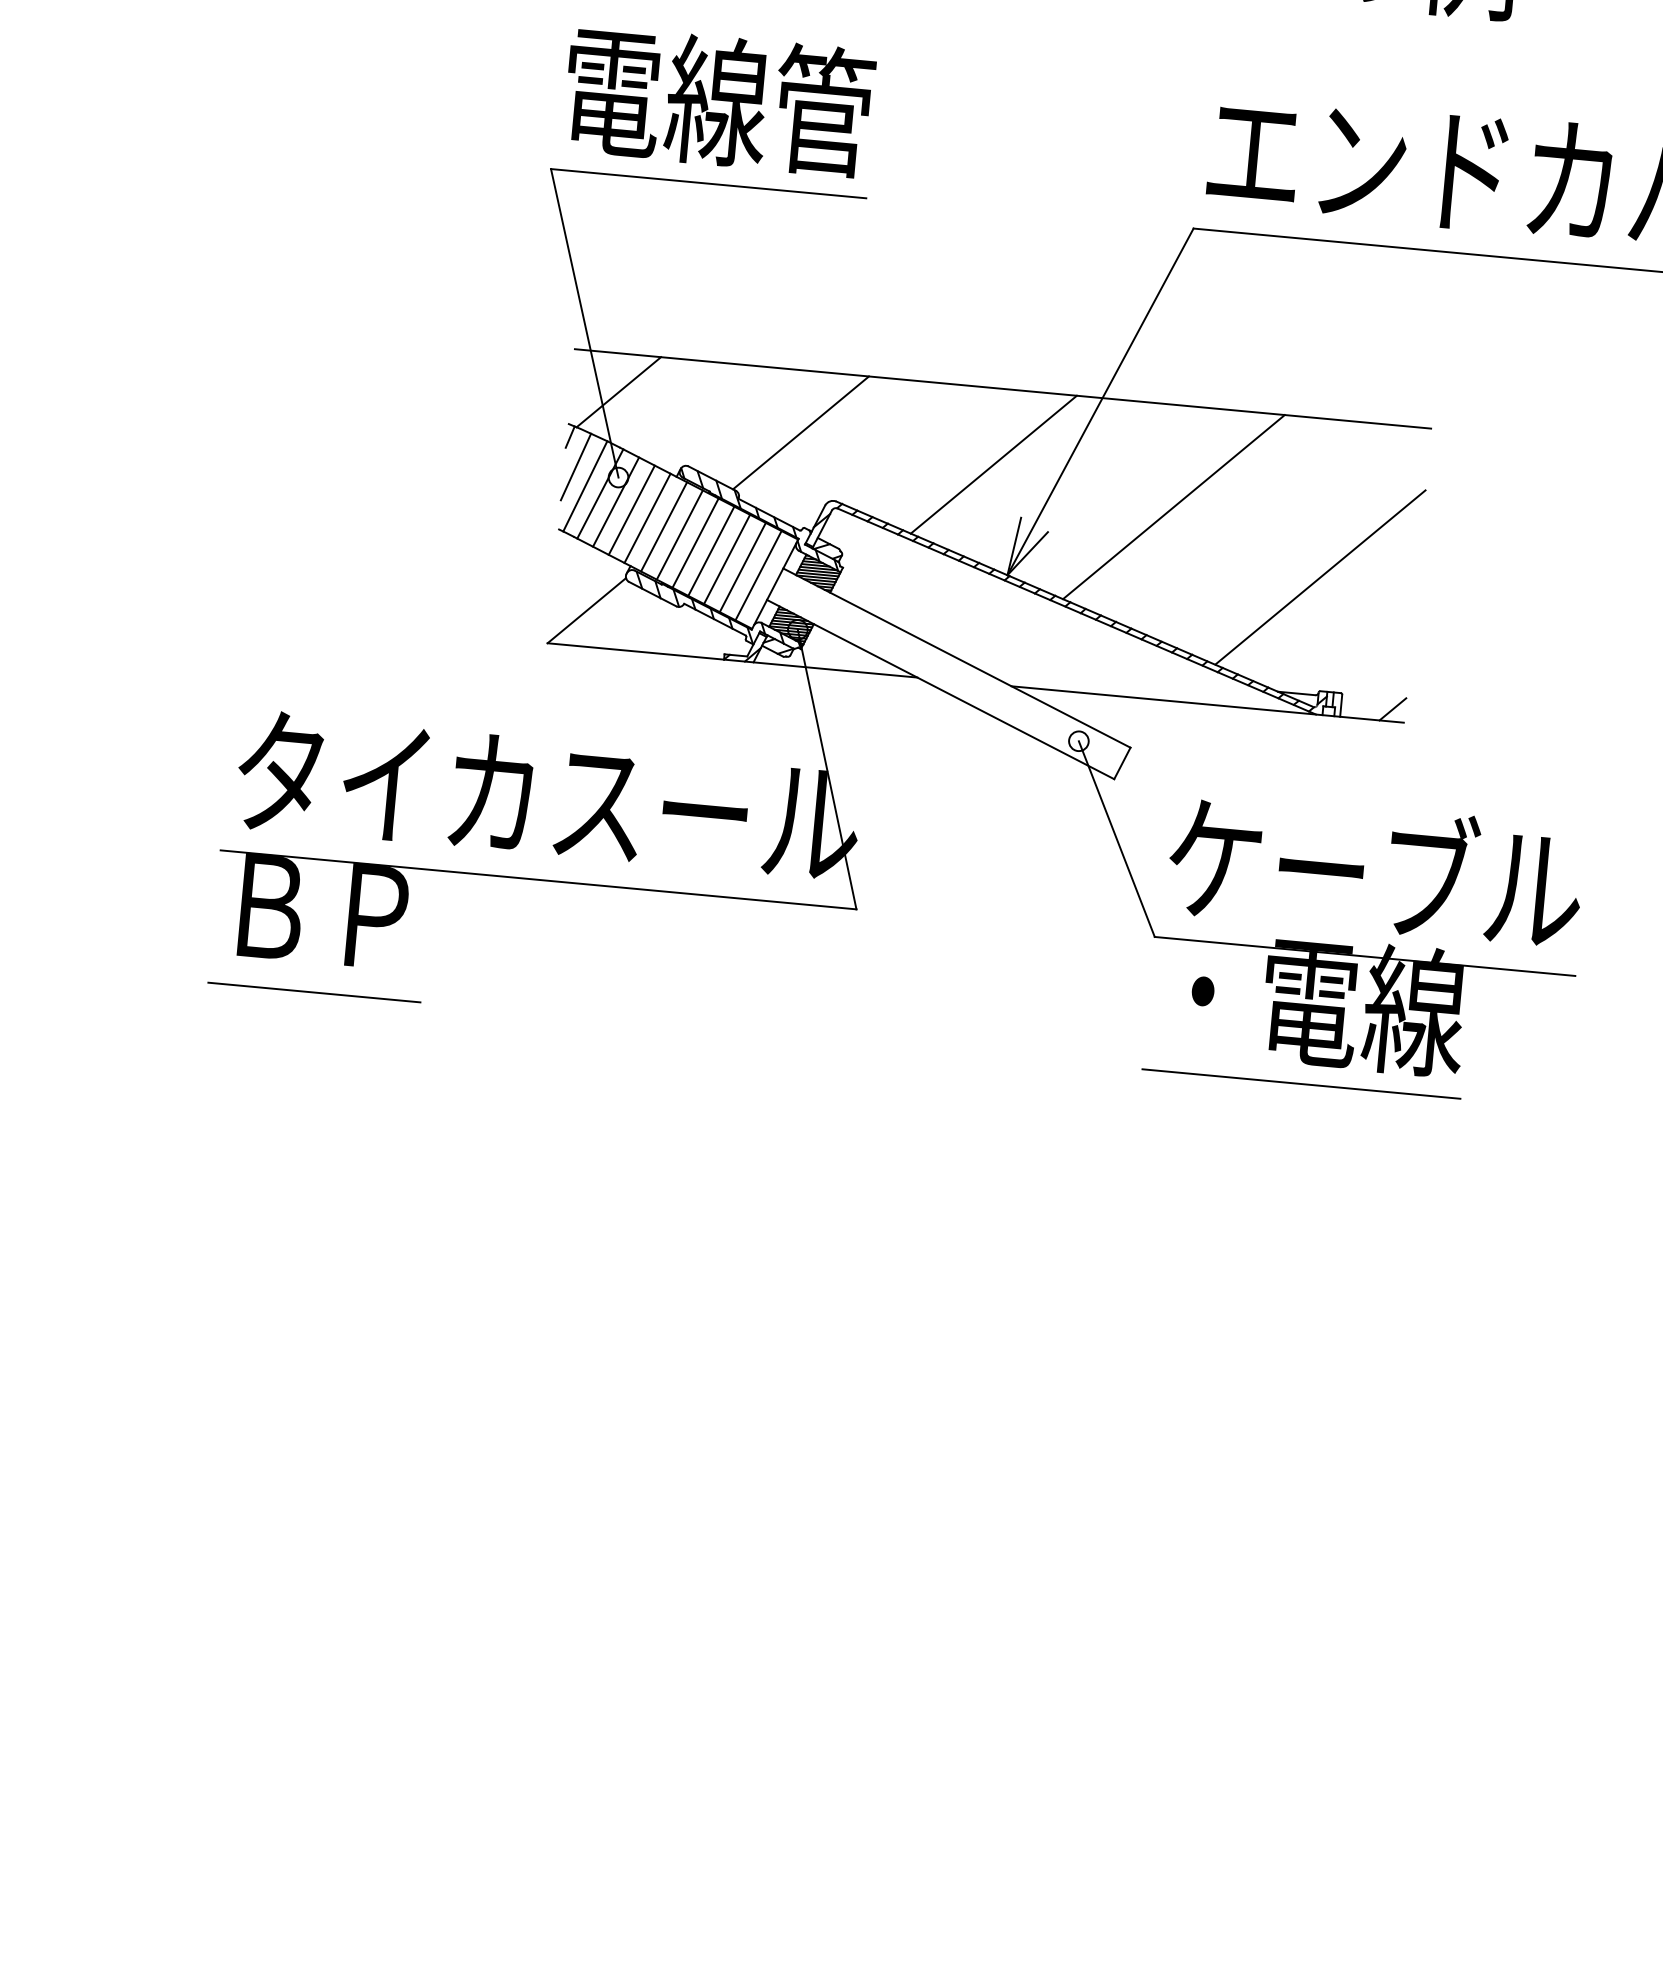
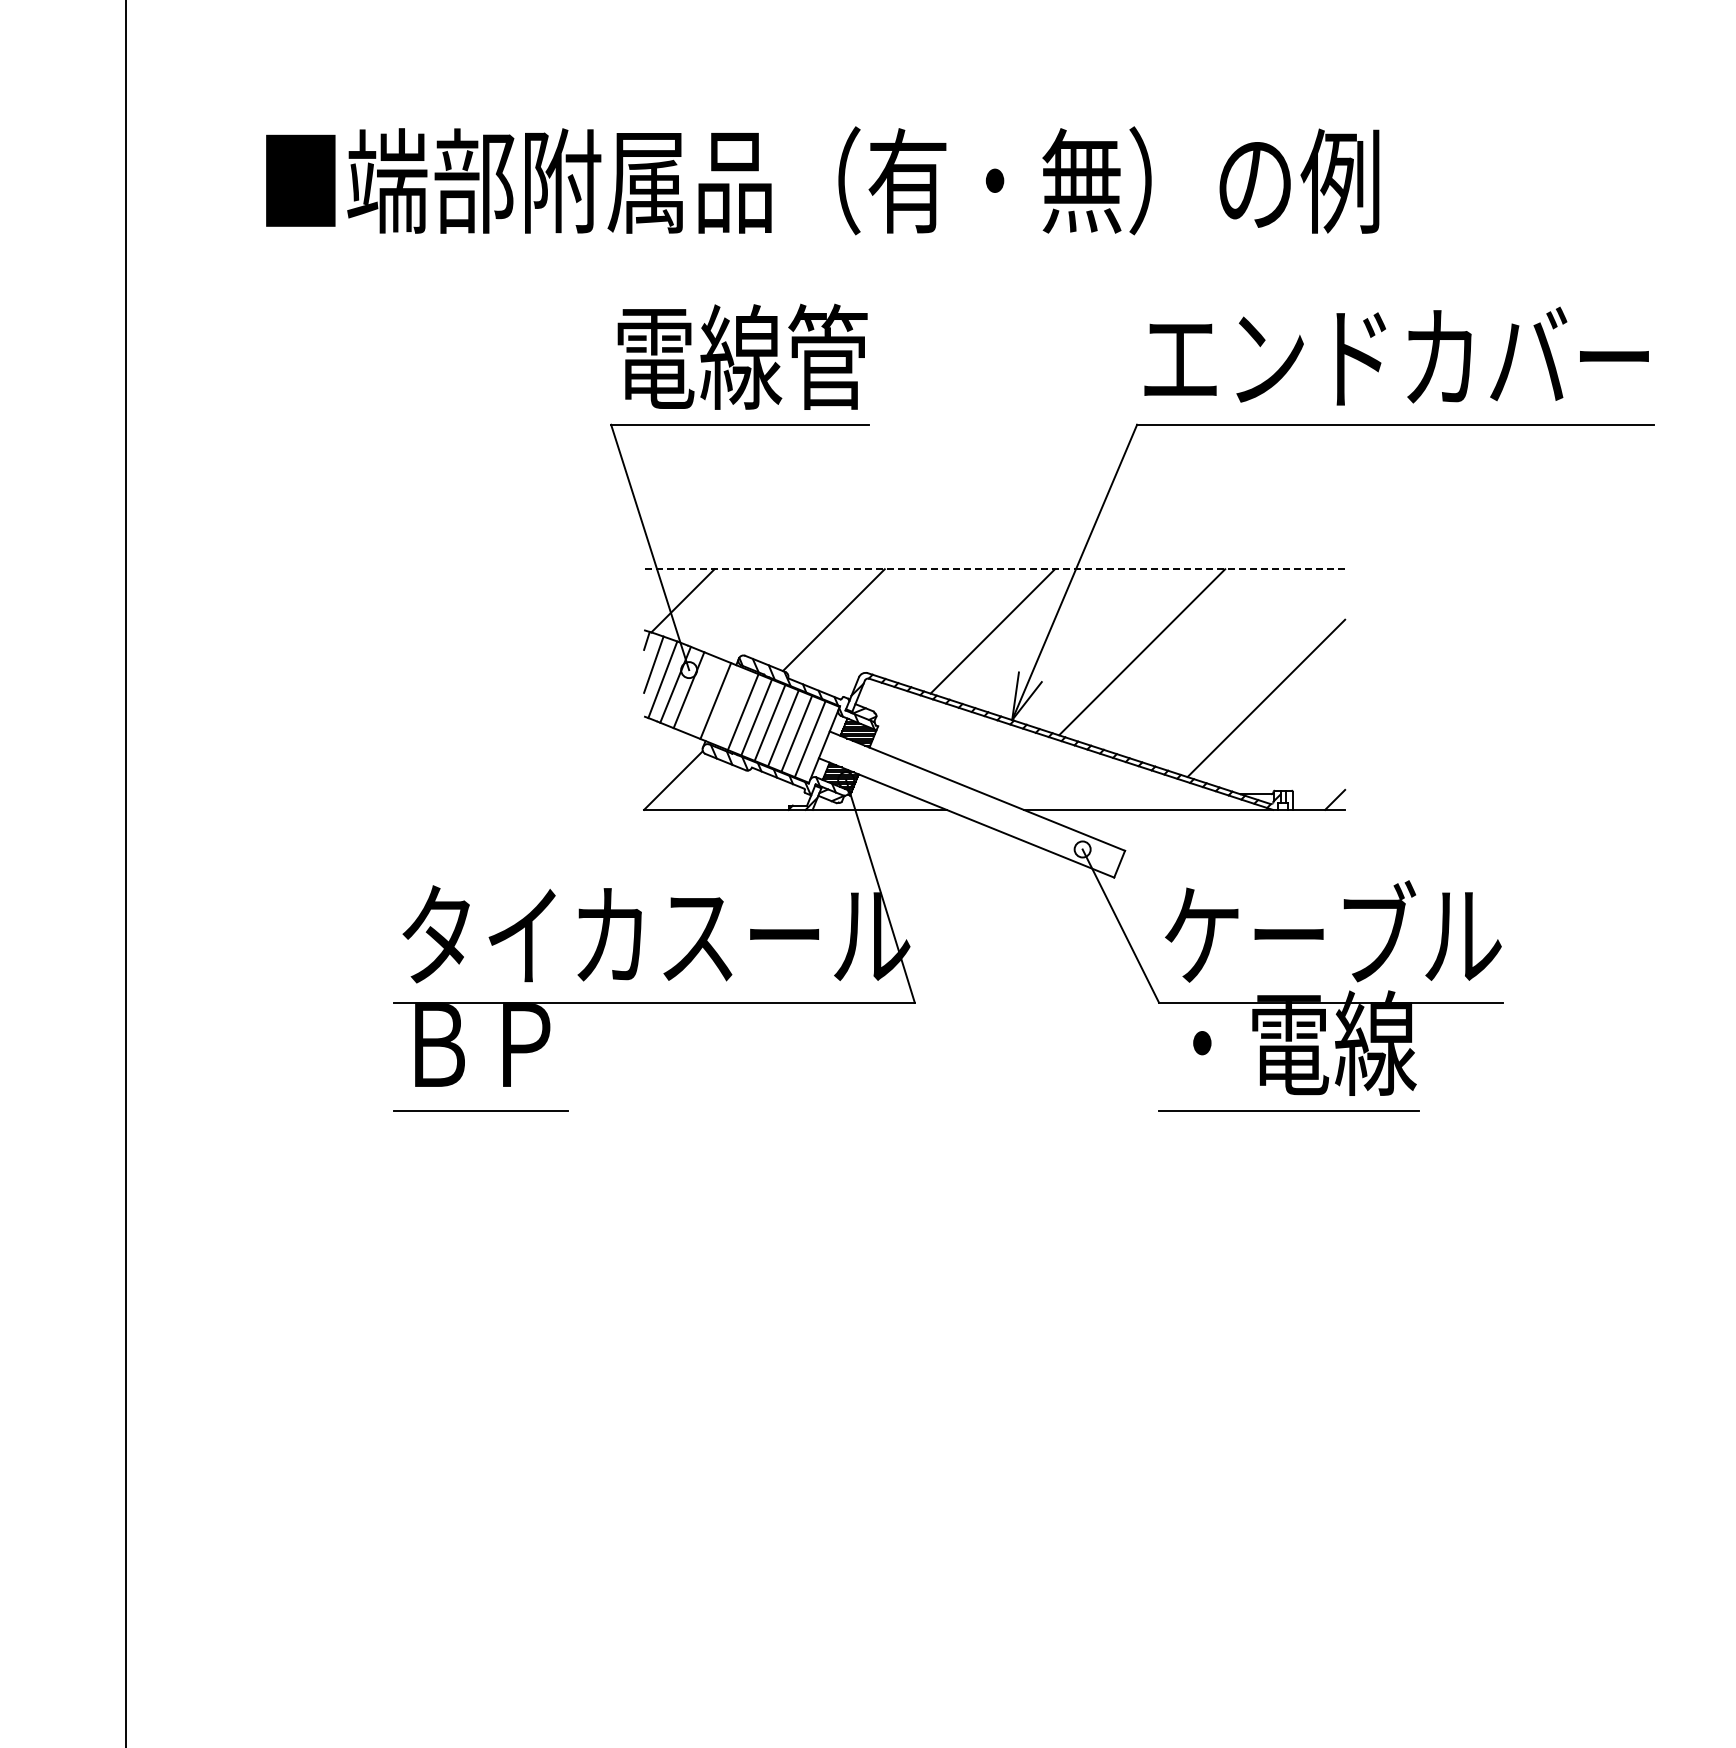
line: (1002, 389) -> (994, 569), solid -> dashed
line: (631, 510) -> (702, 695), removed
line: (663, 526) -> (729, 706), removed

